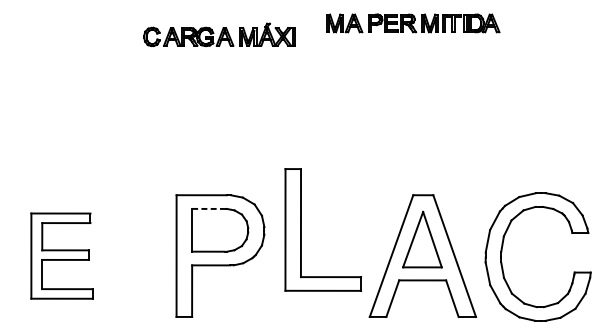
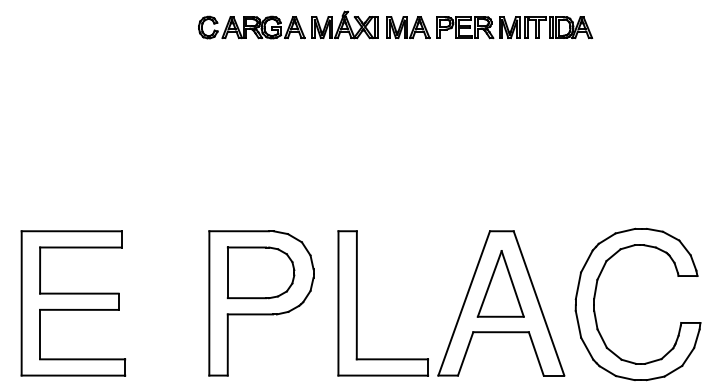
part: (219, 34) -> (288, 24), moved
line: (208, 208) -> (247, 247), dashed -> solid
part: (301, 230) -> (357, 303), moved
part: (61, 256) -> (73, 303), size x1.43

